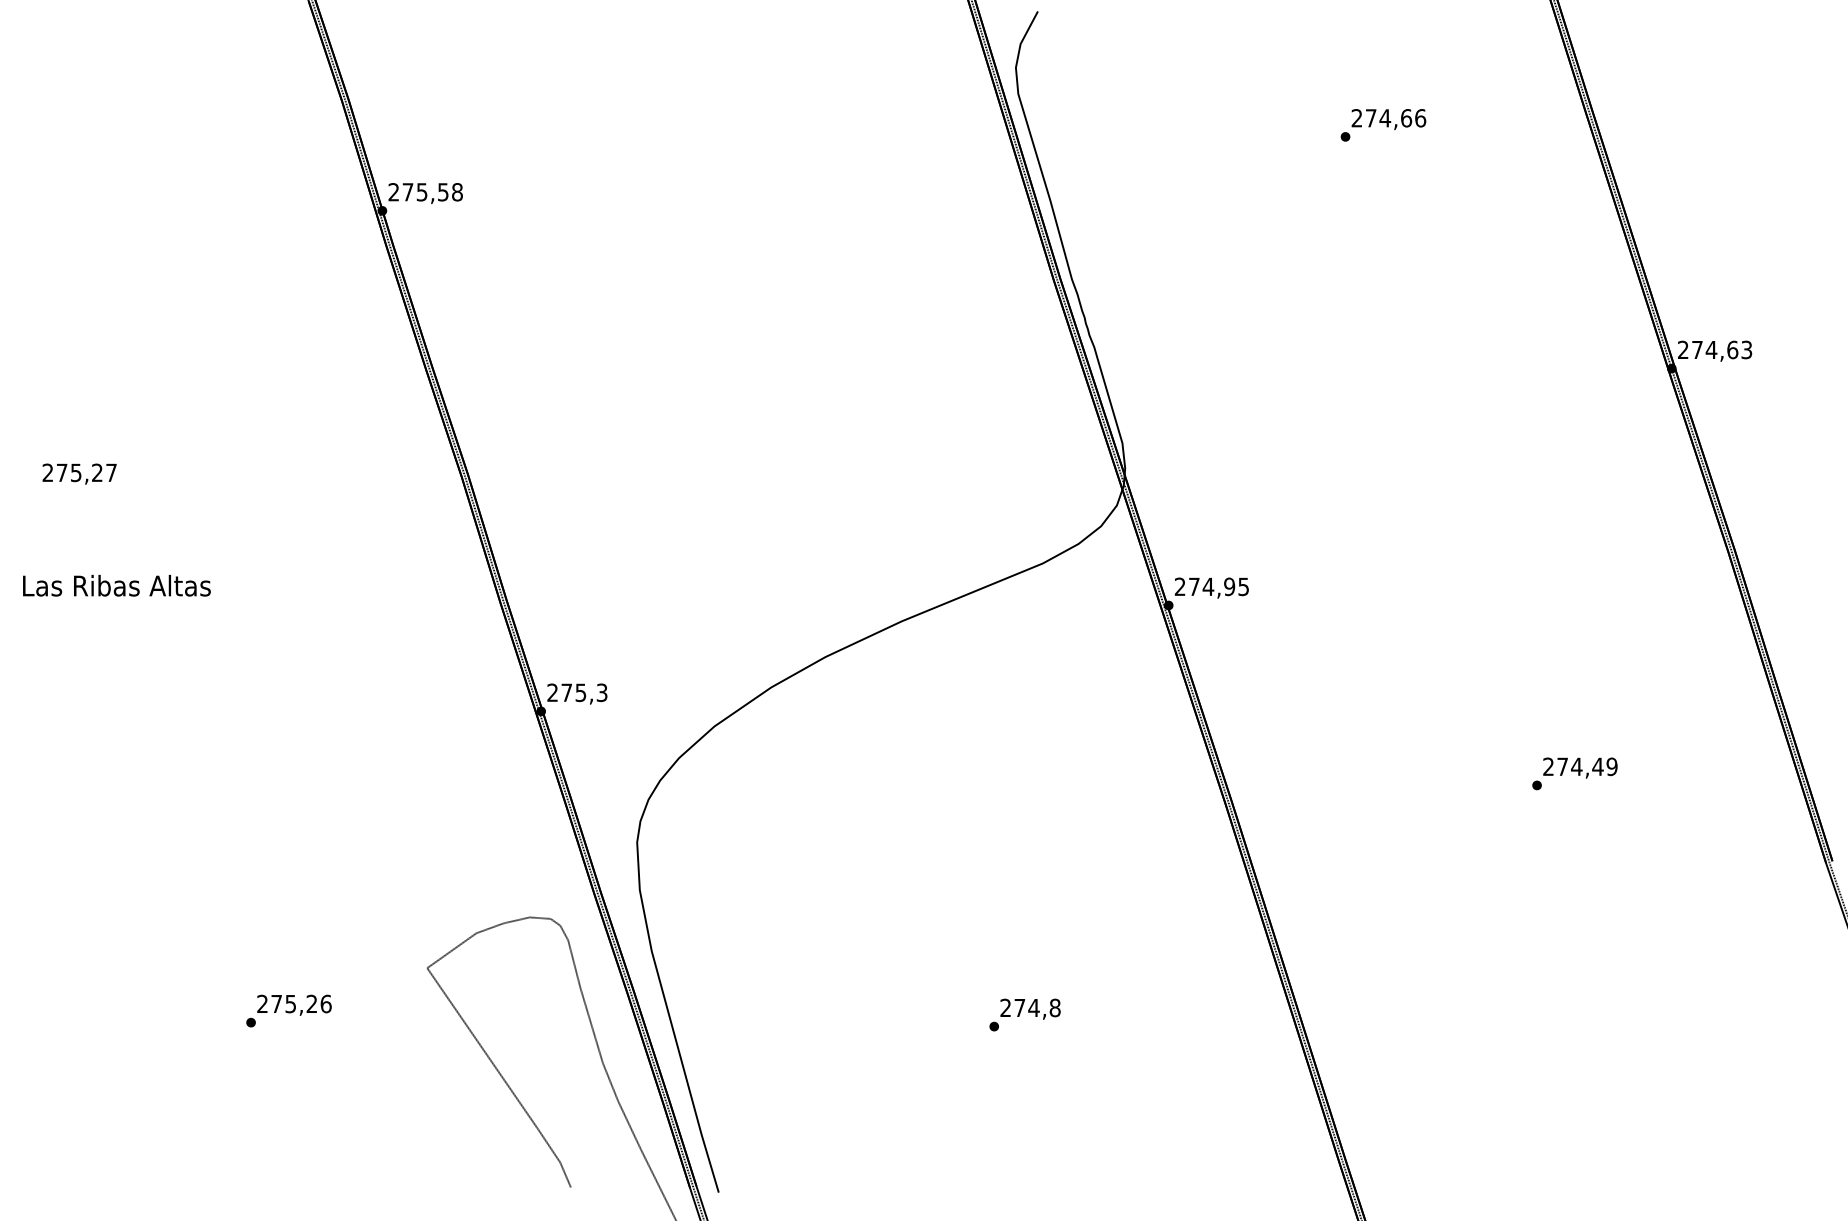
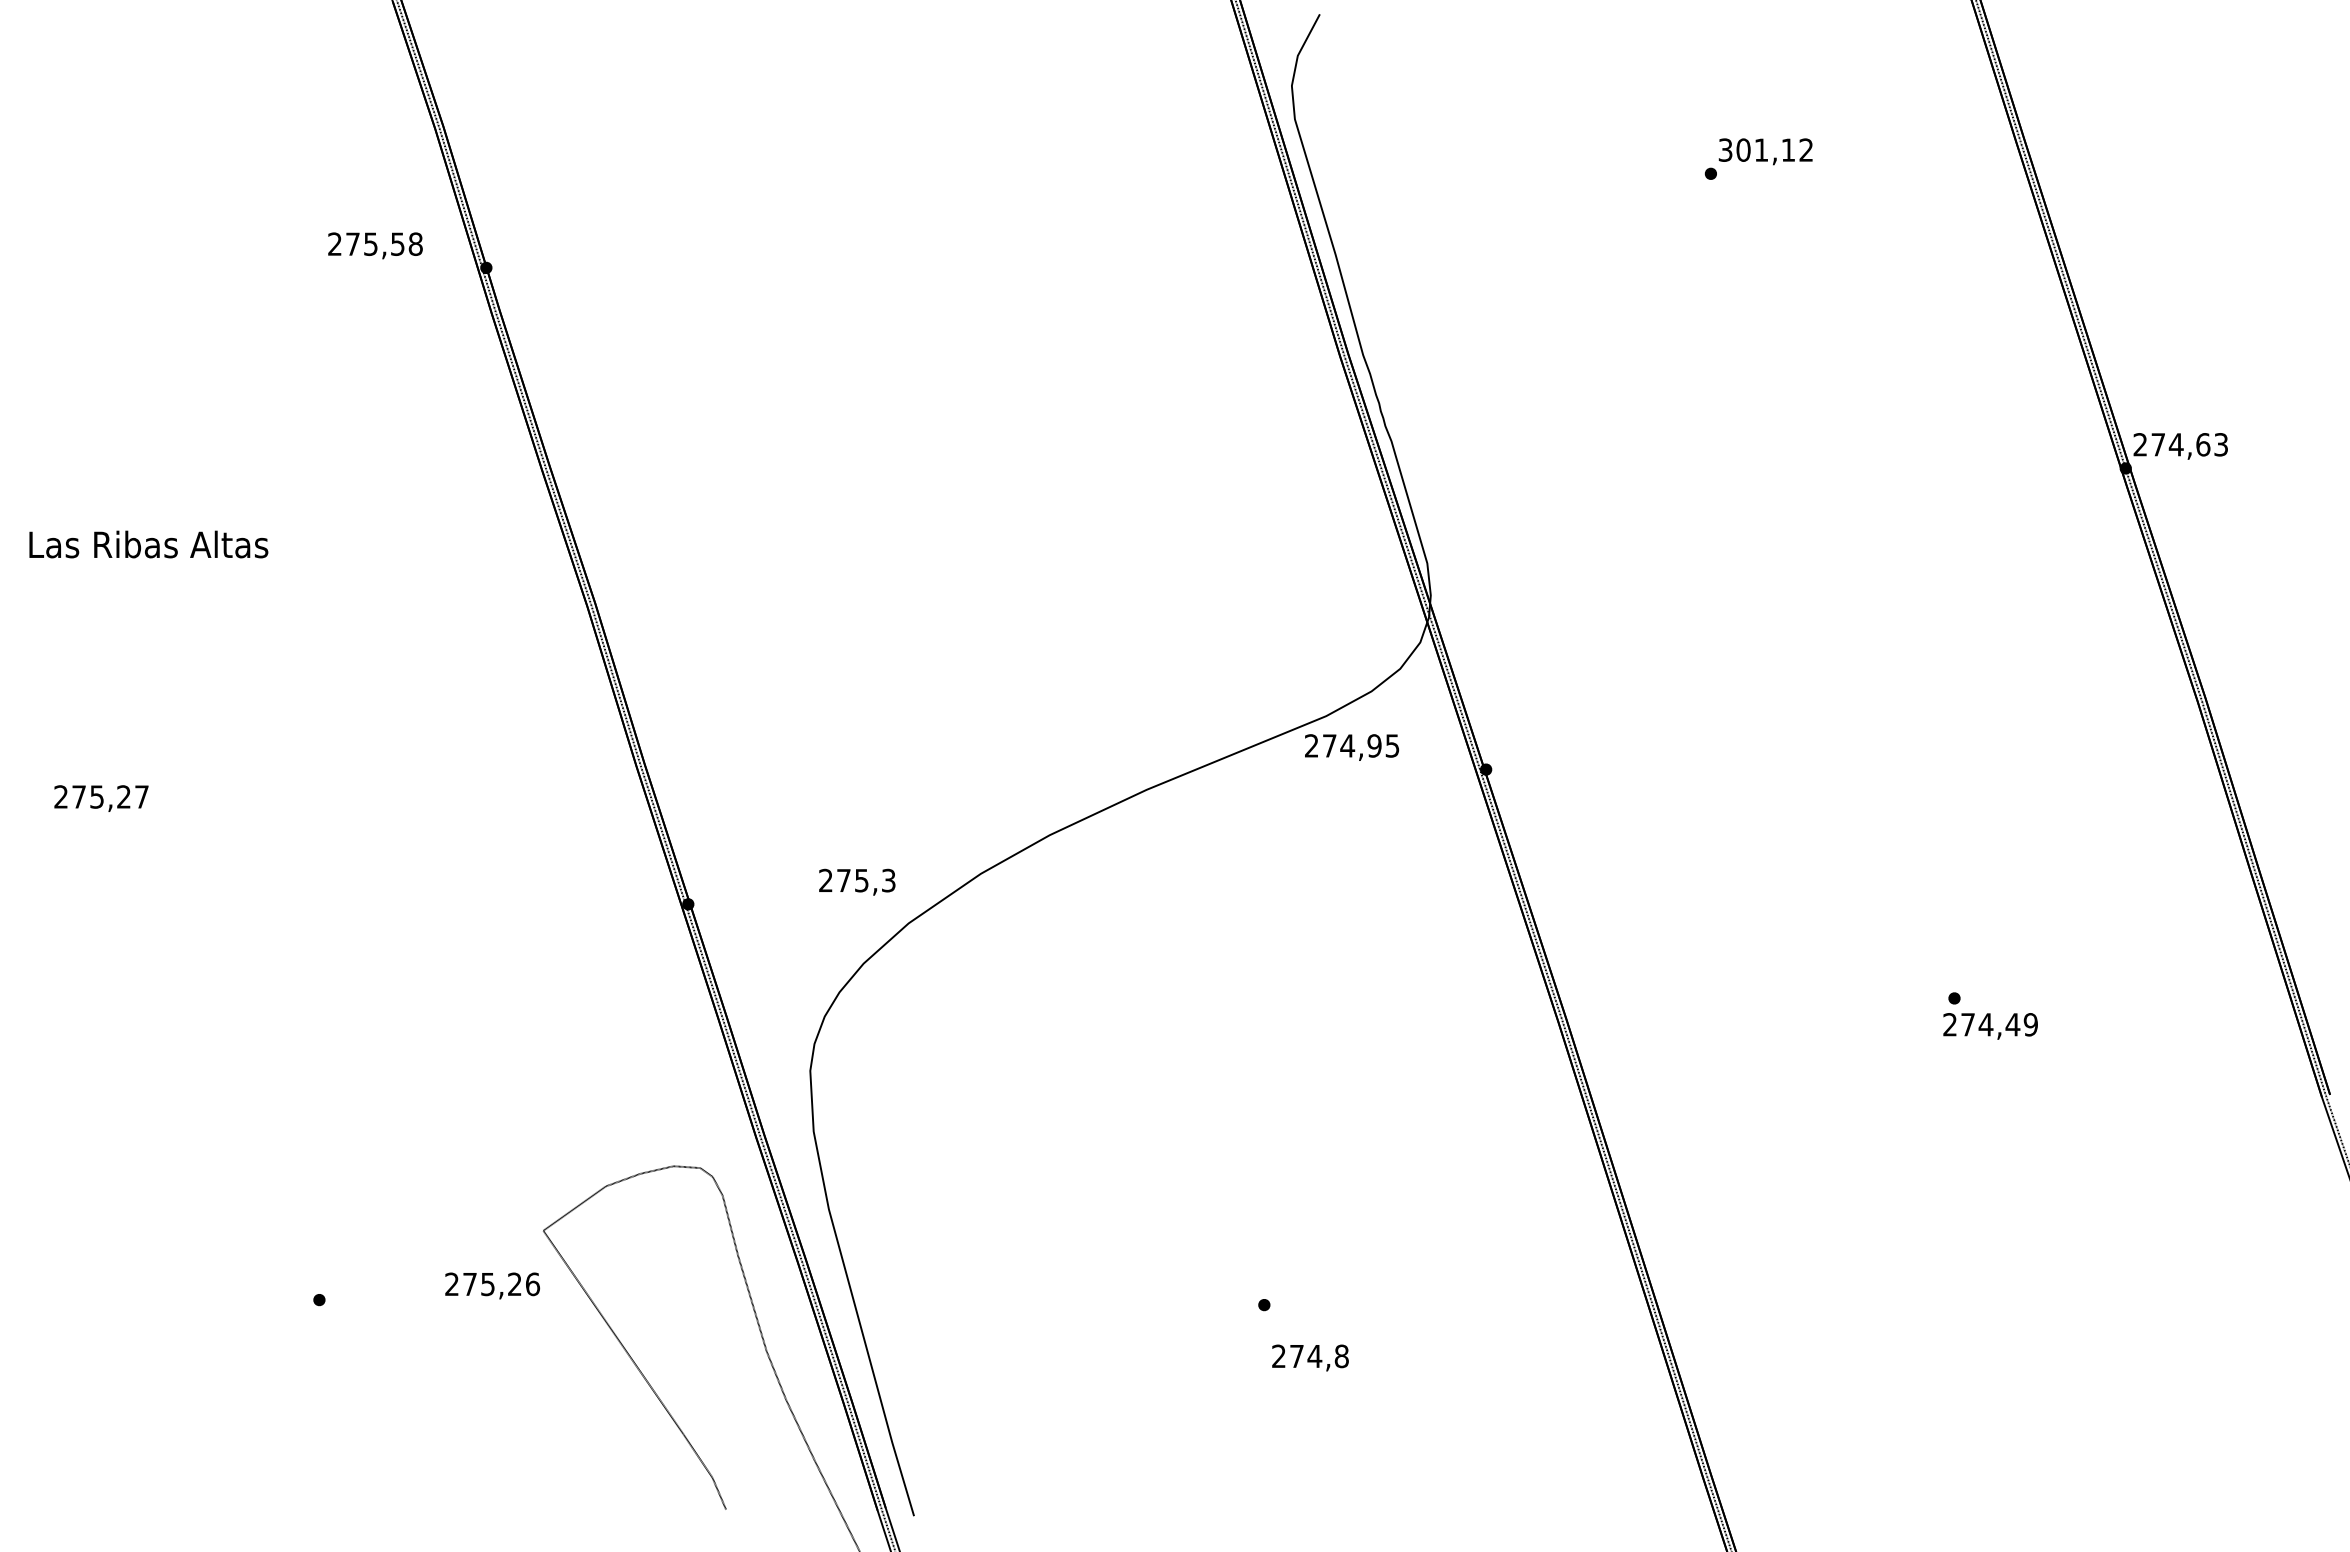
text: (1388, 117) -> (1765, 149), 274,66 -> 301,12
text: (425, 193) -> (375, 245), moved
text: (79, 474) -> (101, 798), moved
text: (116, 585) -> (148, 544), moved
text: (1212, 588) -> (1352, 747), moved
text: (577, 693) -> (857, 881), moved
text: (1580, 768) -> (1990, 1026), moved
text: (294, 1004) -> (492, 1285), moved
text: (1030, 1008) -> (1310, 1357), moved

